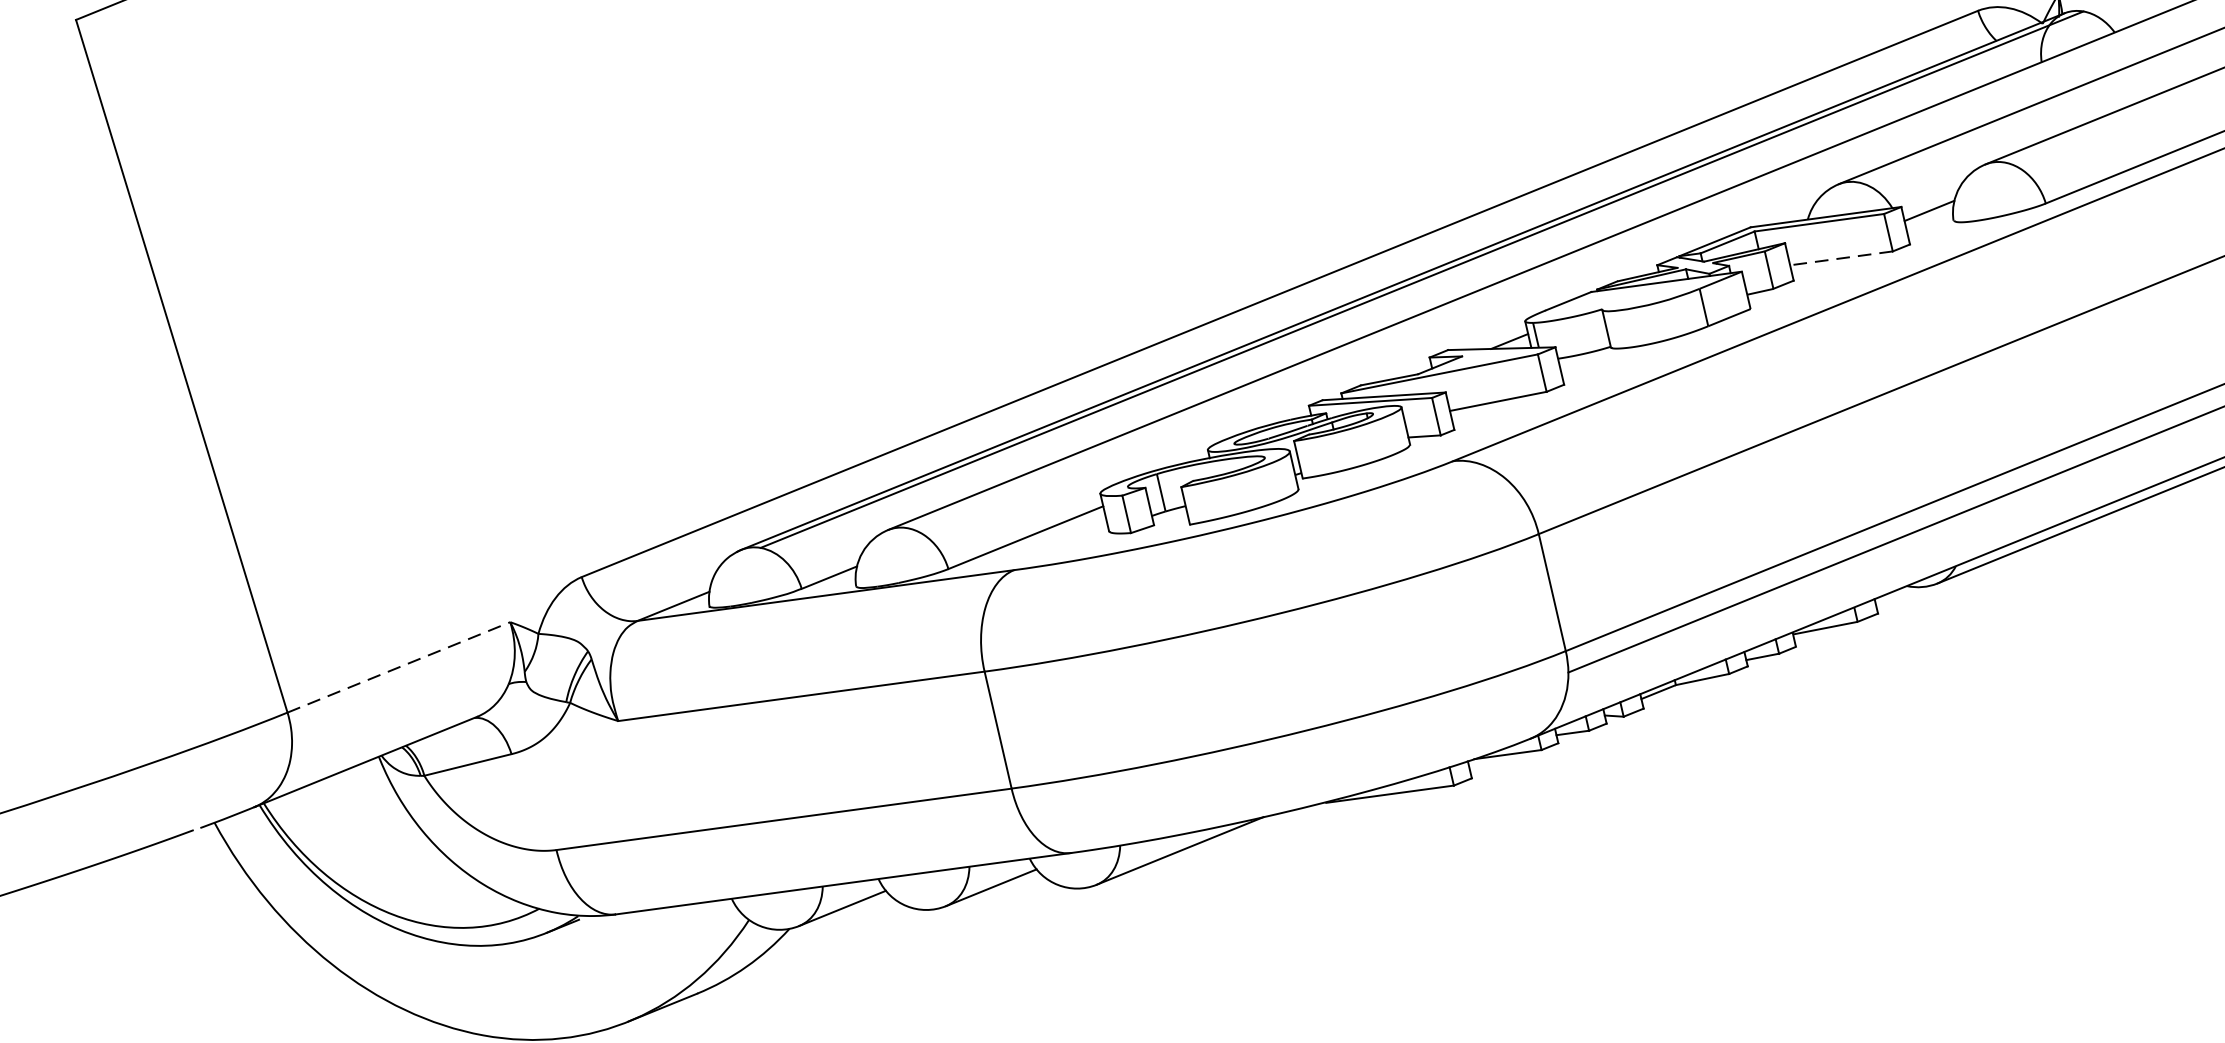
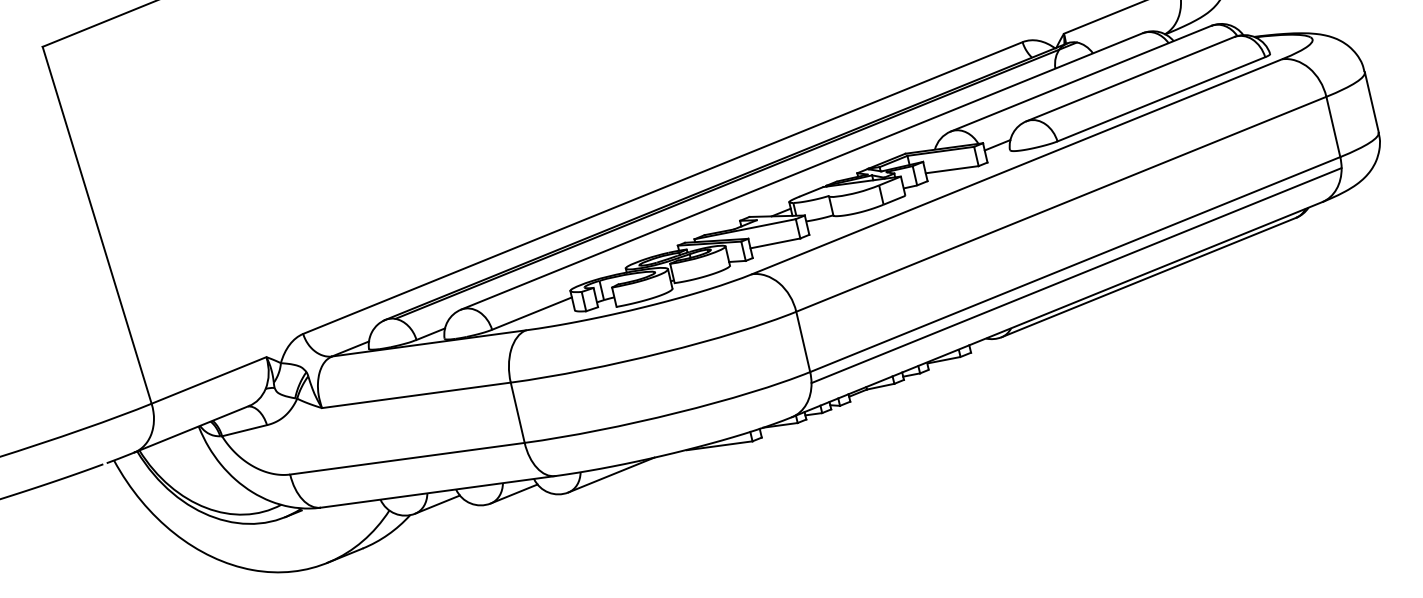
line: (1842, 257) -> (952, 169), dashed -> solid
line: (399, 667) -> (209, 380), dashed -> solid

